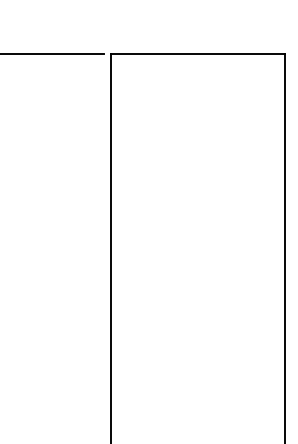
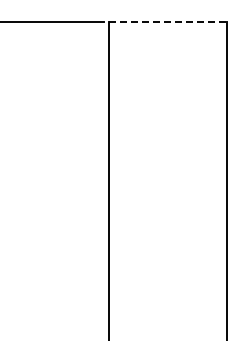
line: (198, 54) -> (168, 22), solid -> dashed

